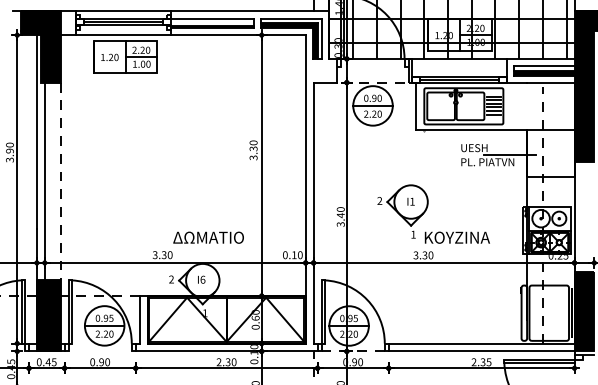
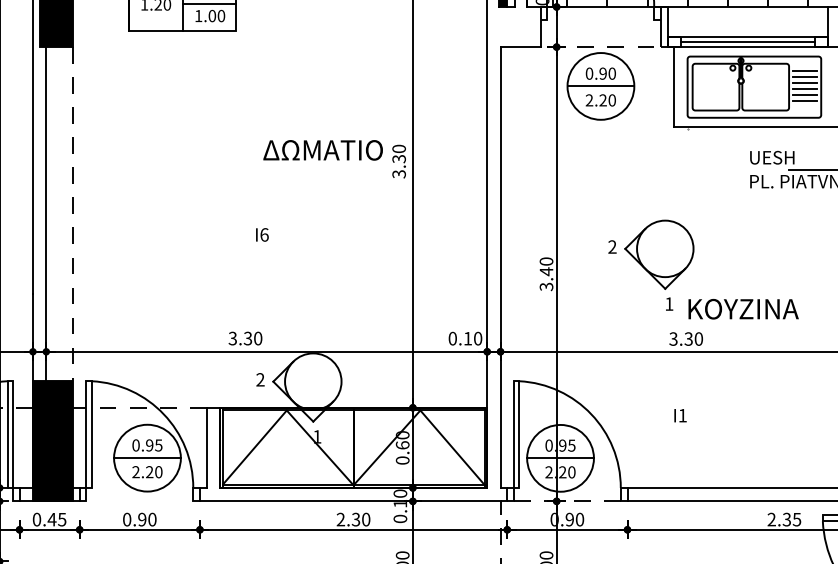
text: (410, 201) -> (679, 415), moved
text: (208, 237) -> (322, 149), moved
text: (201, 279) -> (262, 234), moved

